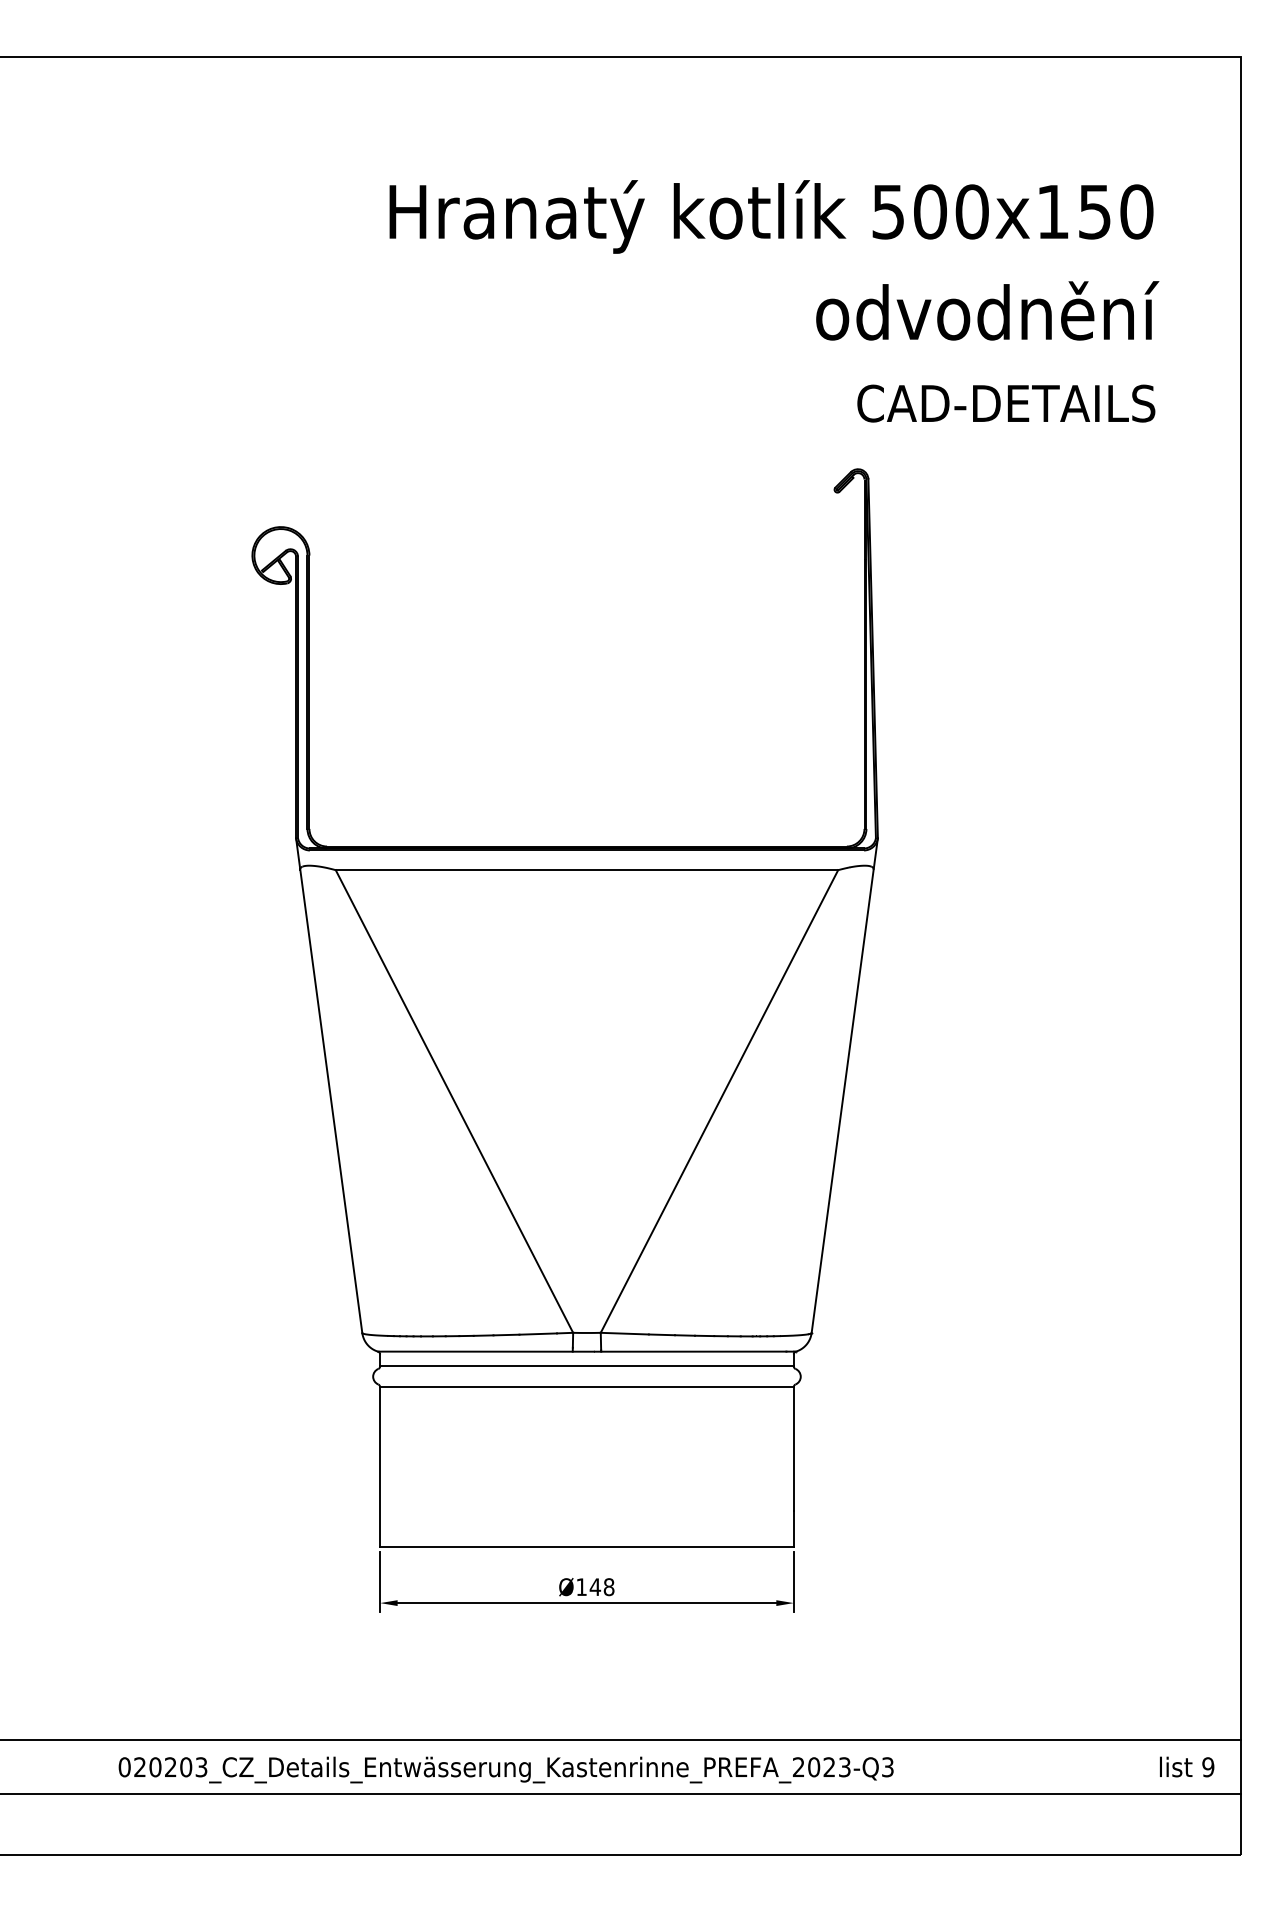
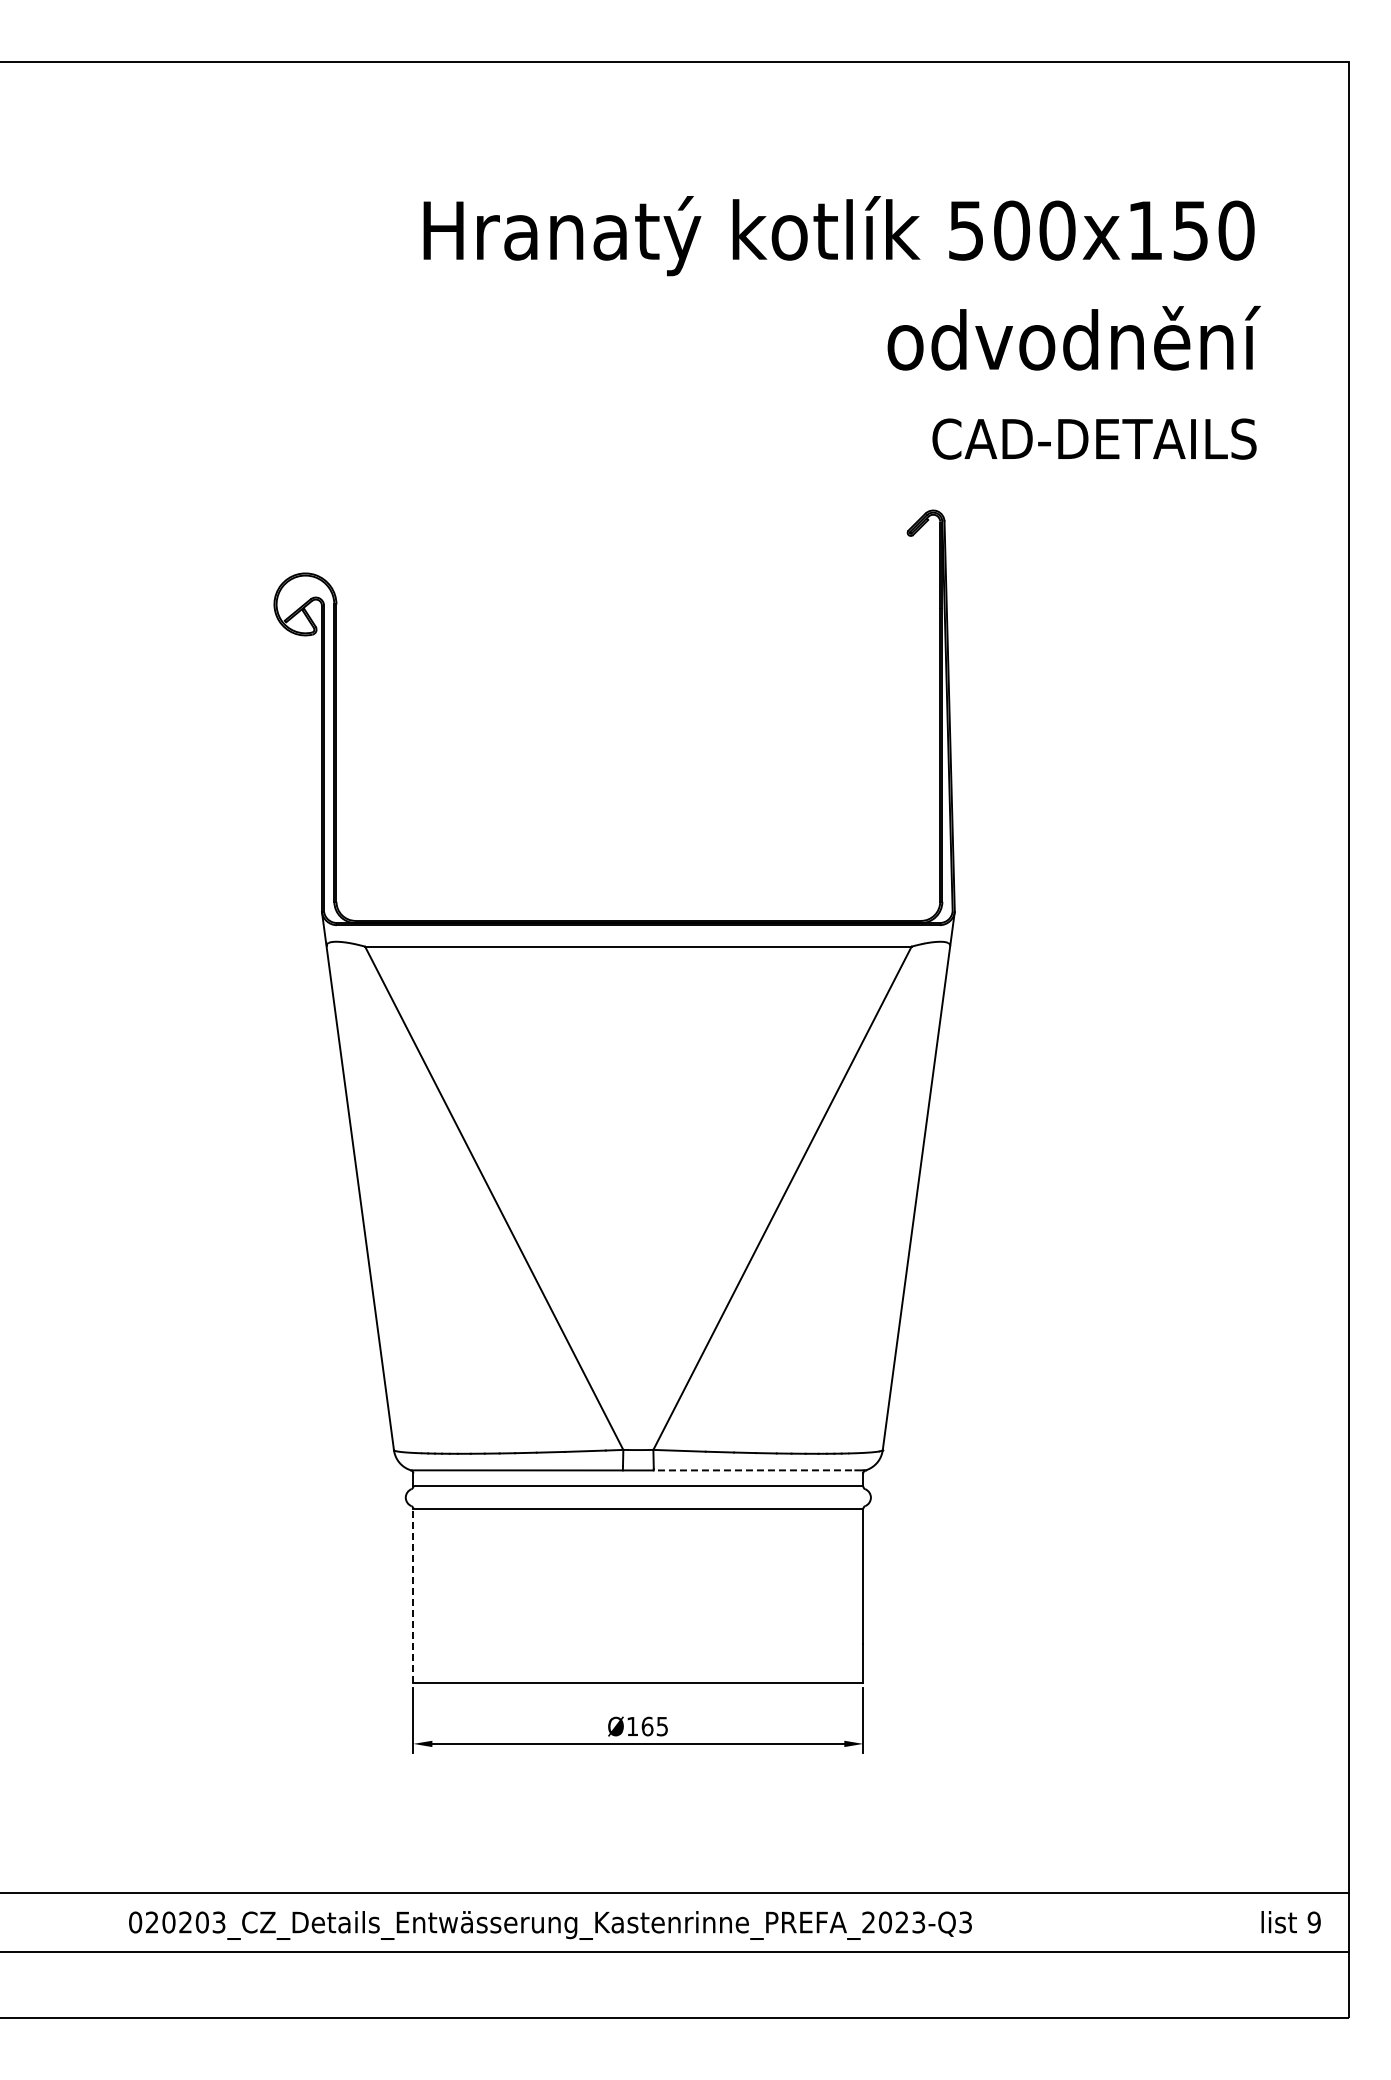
line: (690, 1351) -> (751, 1470), solid -> dashed
line: (380, 1466) -> (413, 1595), solid -> dashed
text: (601, 1587) -> (654, 1726), Ø148 -> Ø165

